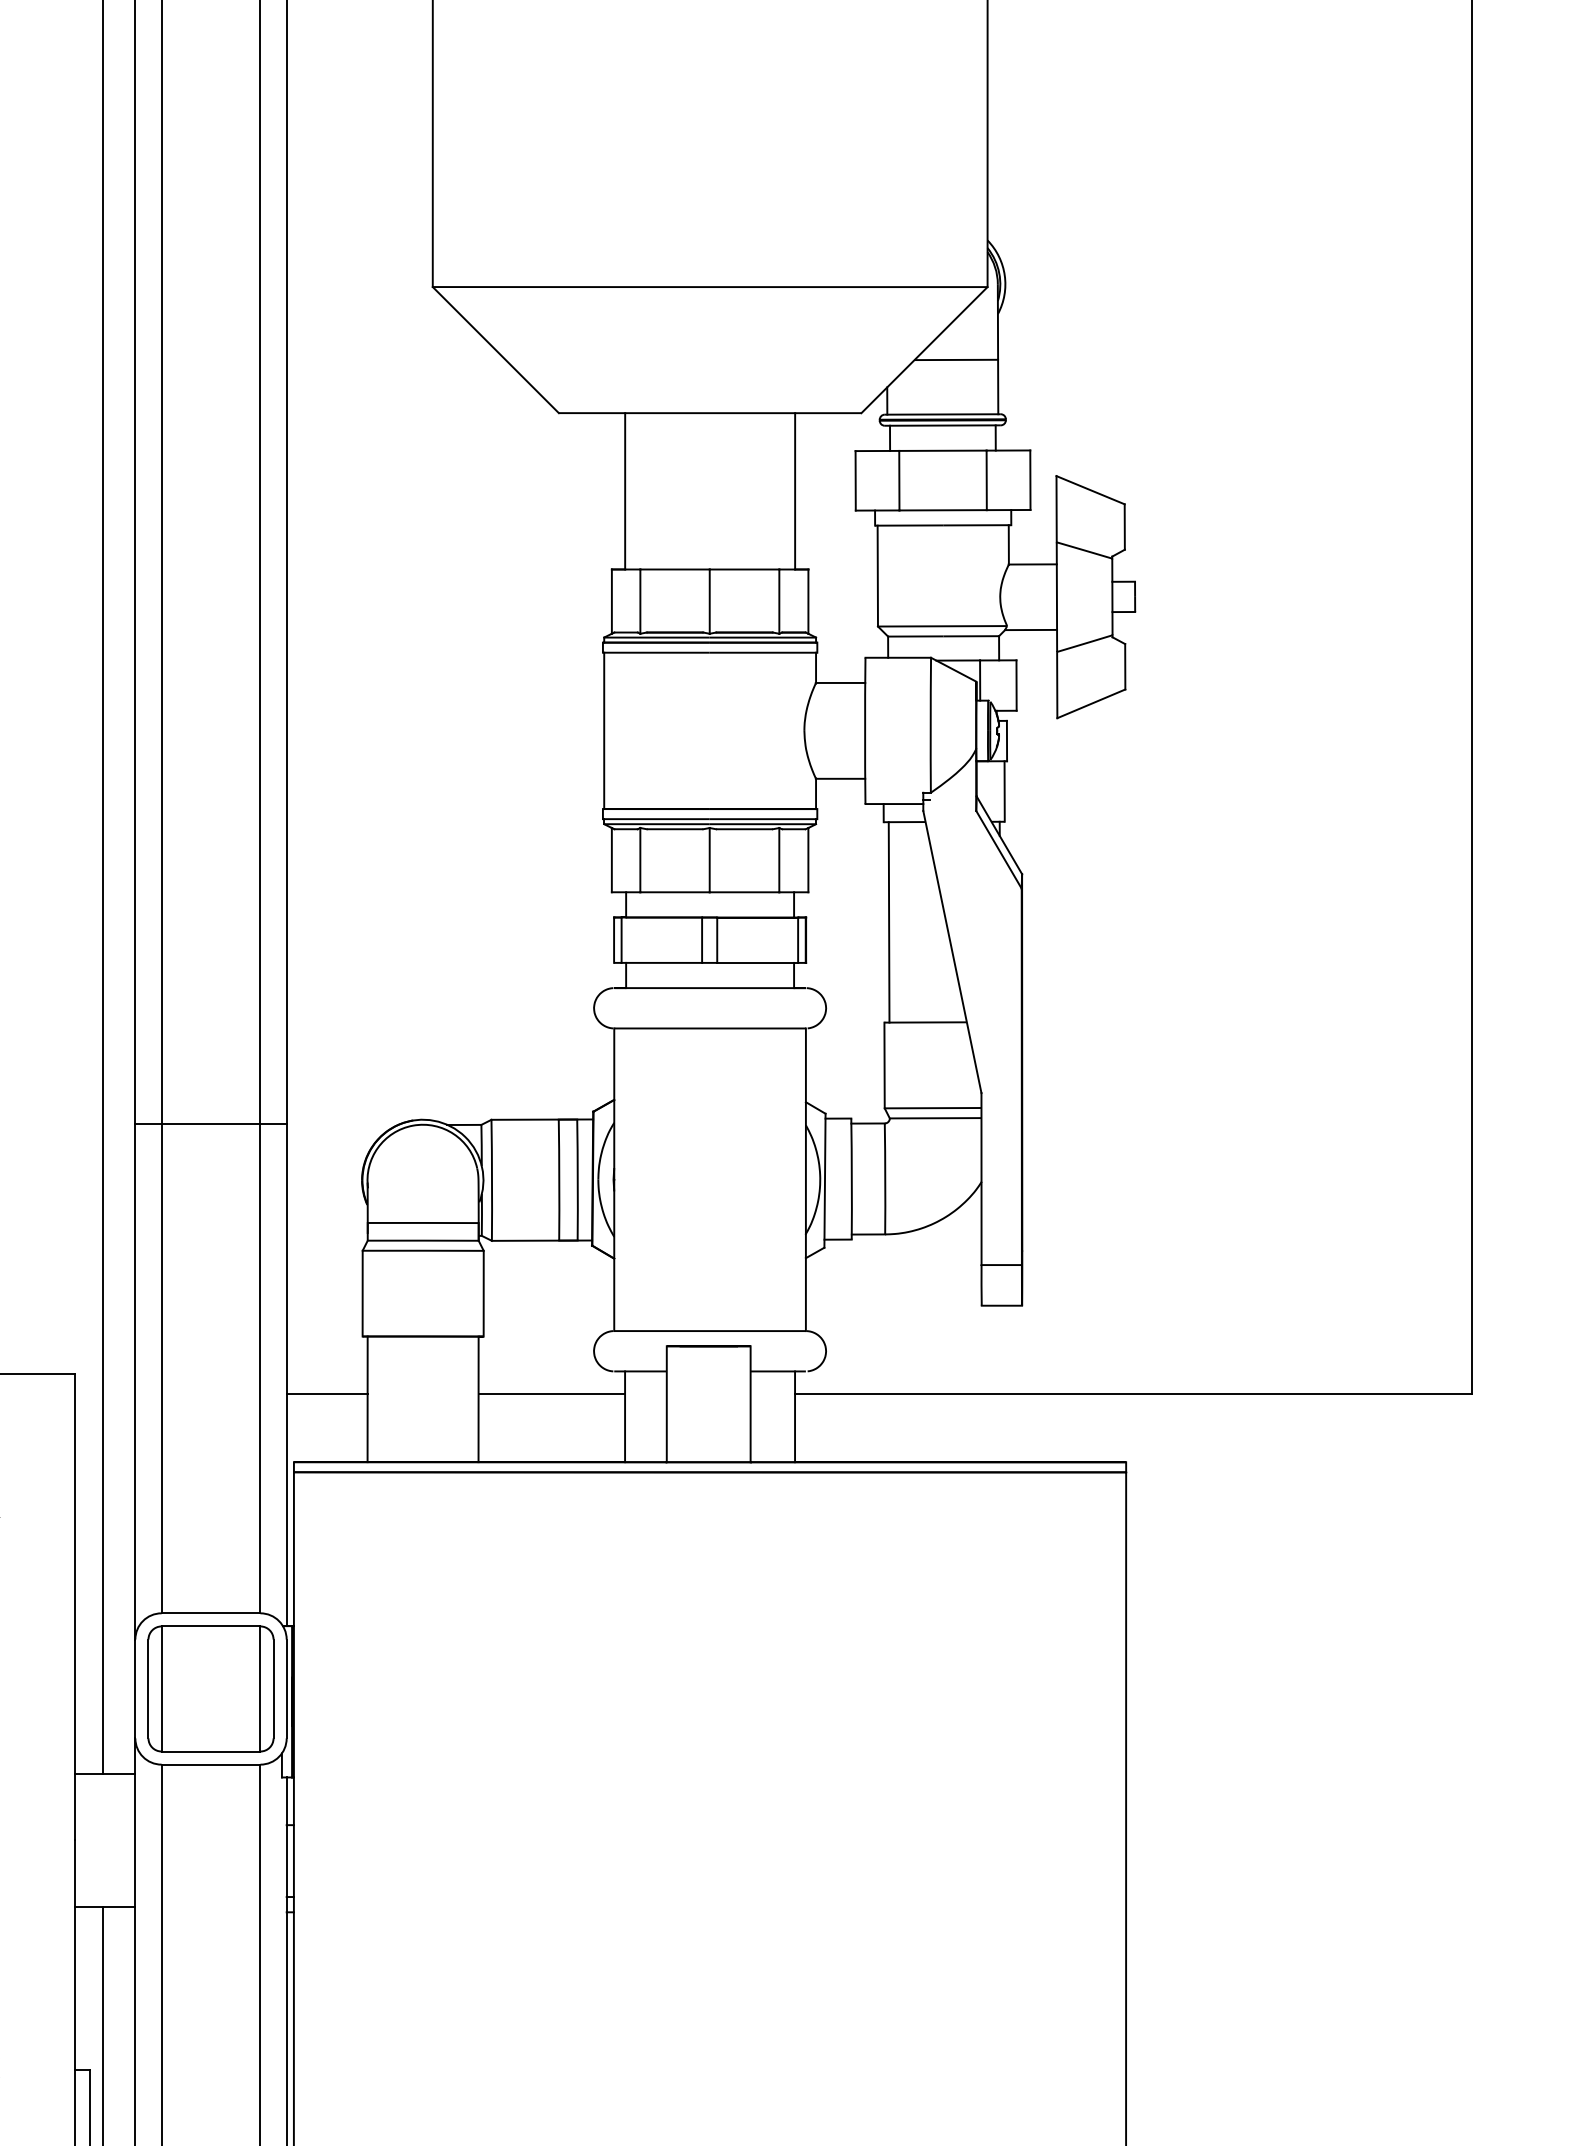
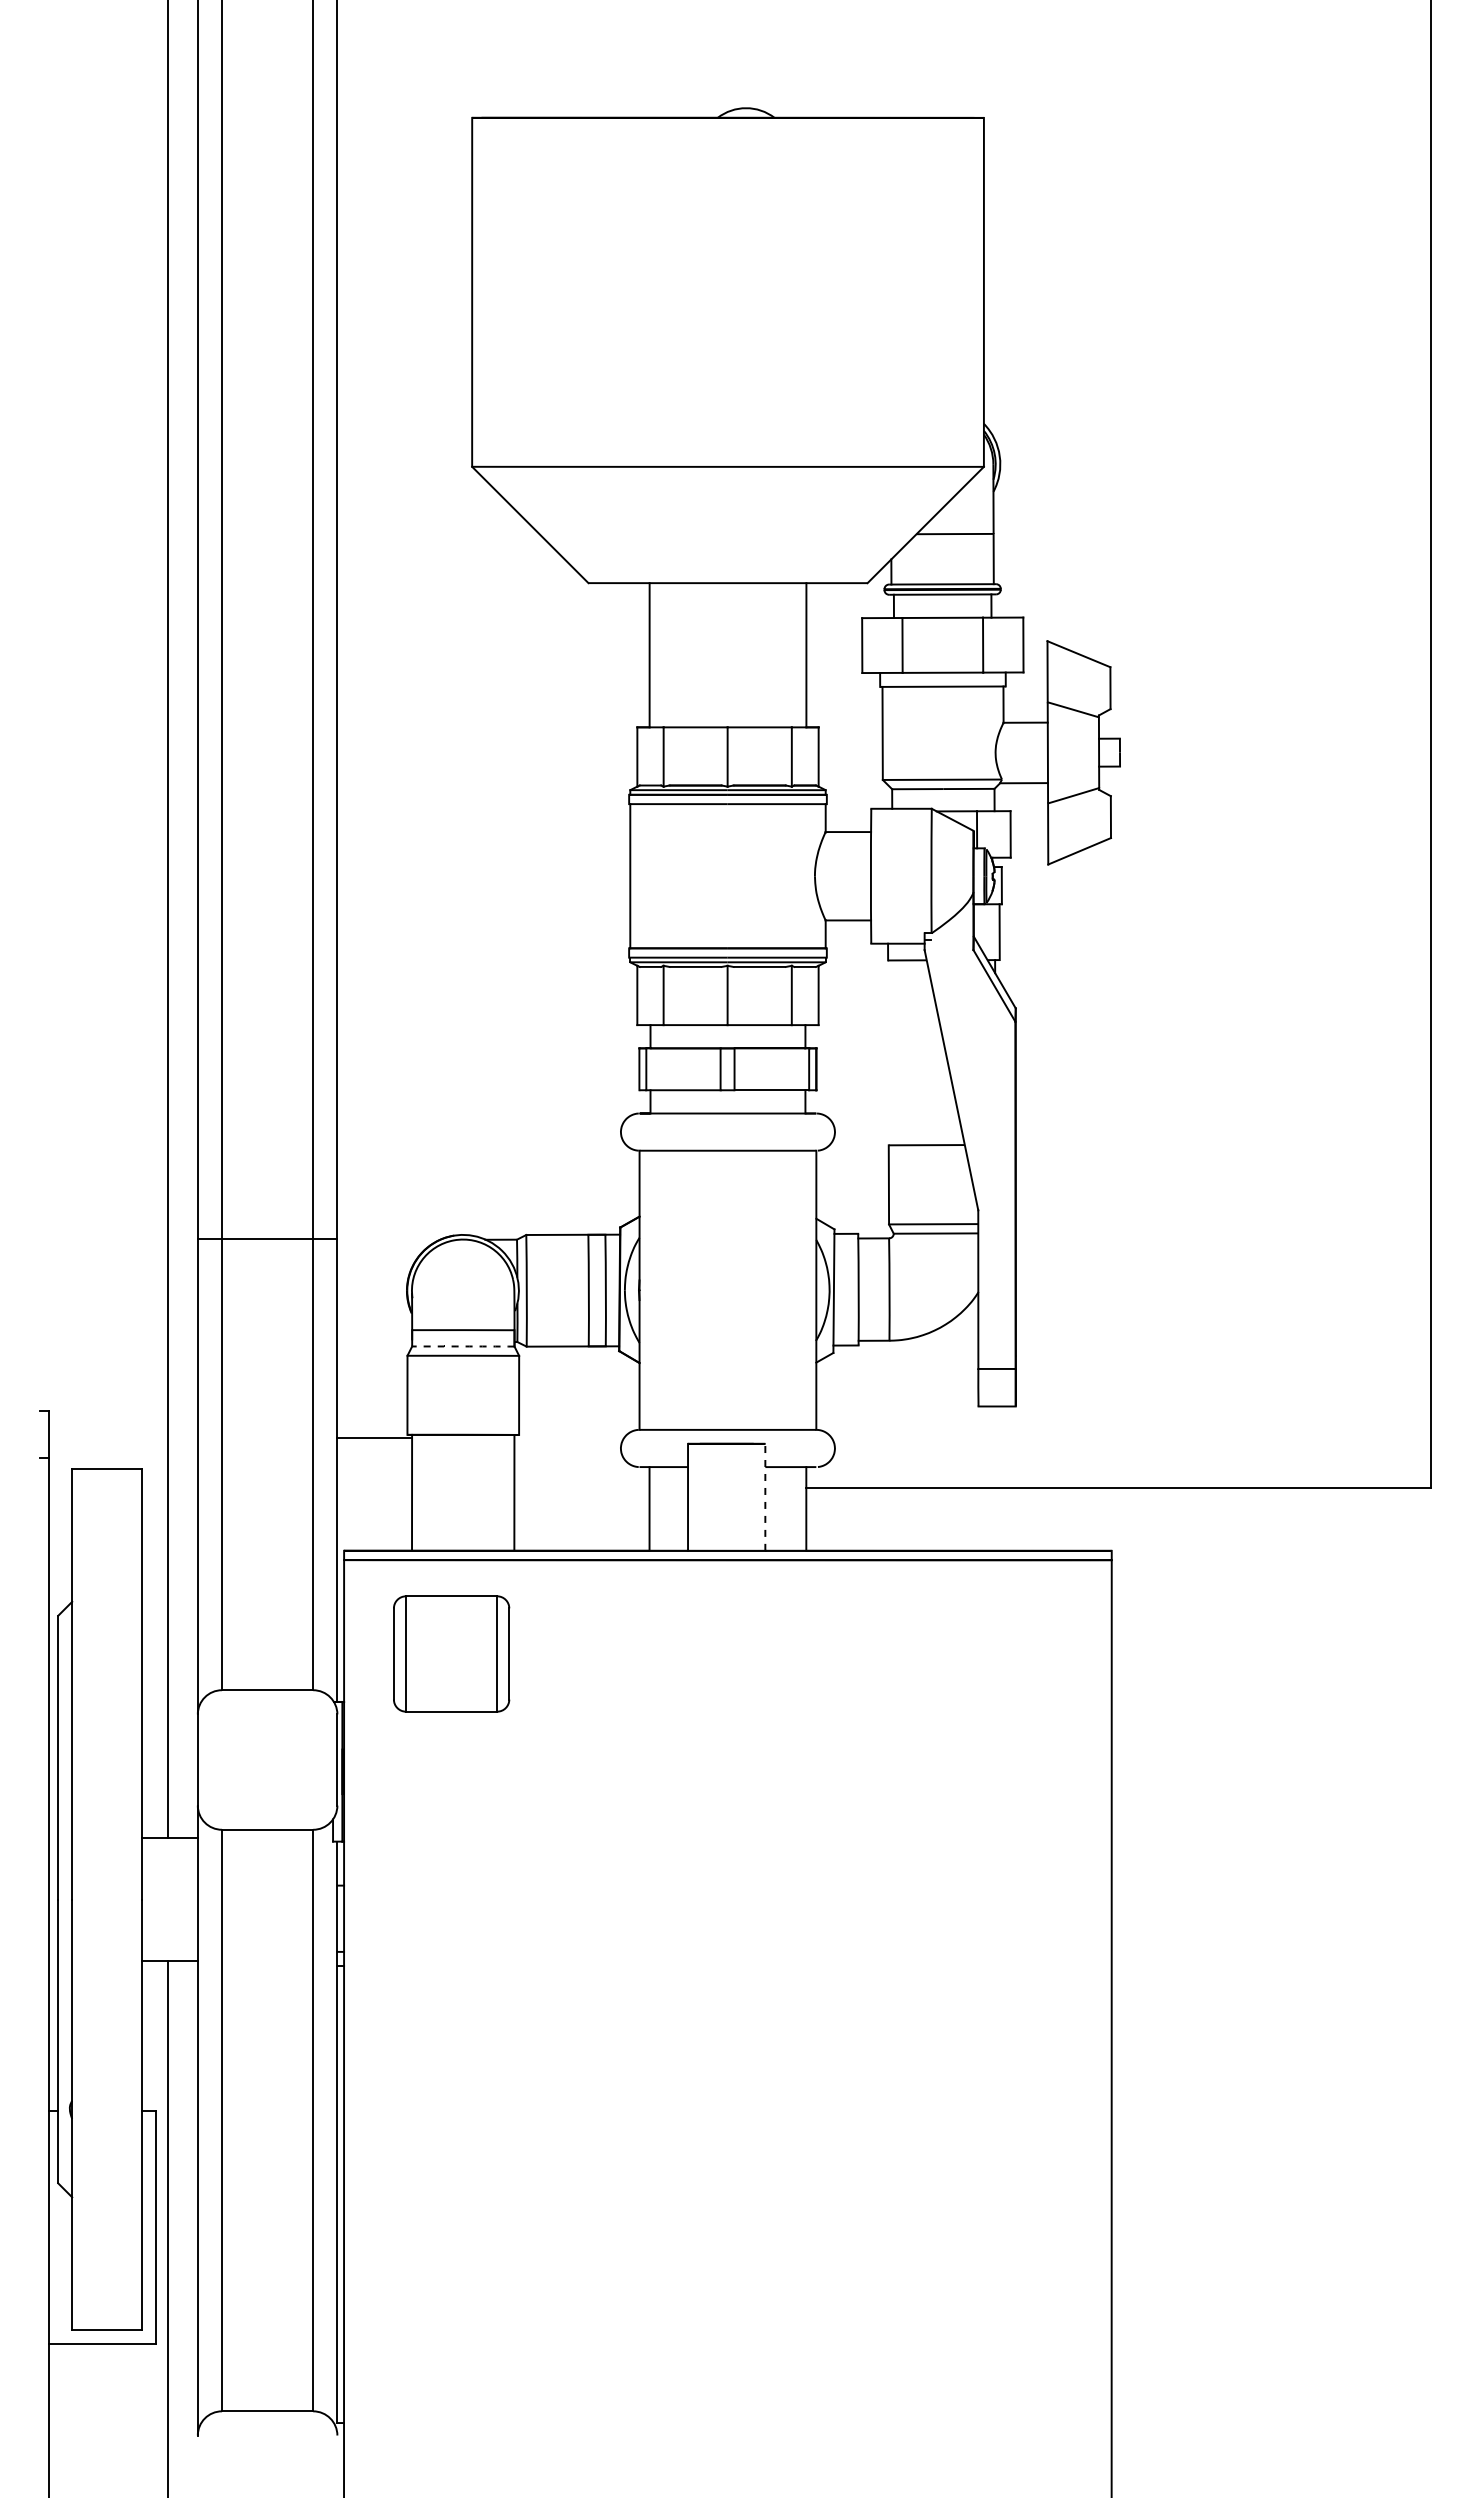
line: (888, 921) -> (892, 1052), removed
arc: (423, 1240) -> (463, 1346), solid -> dashed
line: (326, 1393) -> (374, 1437), moved
line: (551, 1393) -> (581, 1487), removed
line: (750, 1404) -> (765, 1497), solid -> dashed
part: (210, 1688) -> (451, 1653), moved

